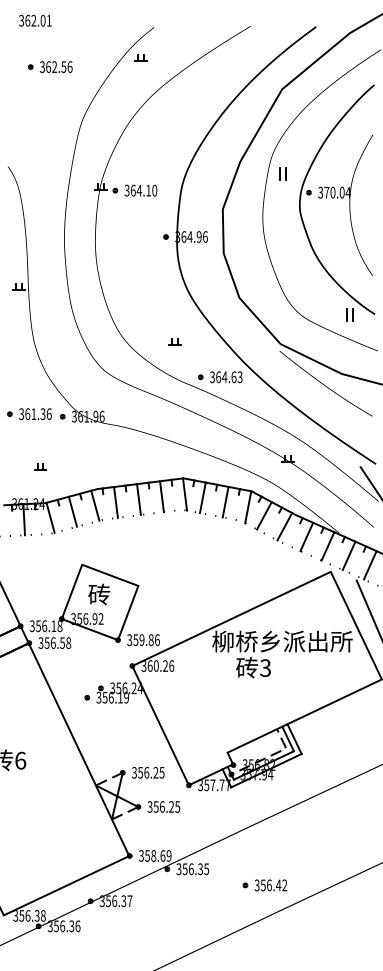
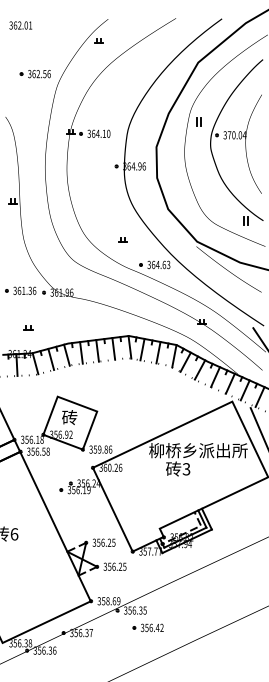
text: (34, 20) -> (20, 25), moved
part: (49, 67) -> (34, 74), moved
part: (264, 884) -> (147, 627), moved

